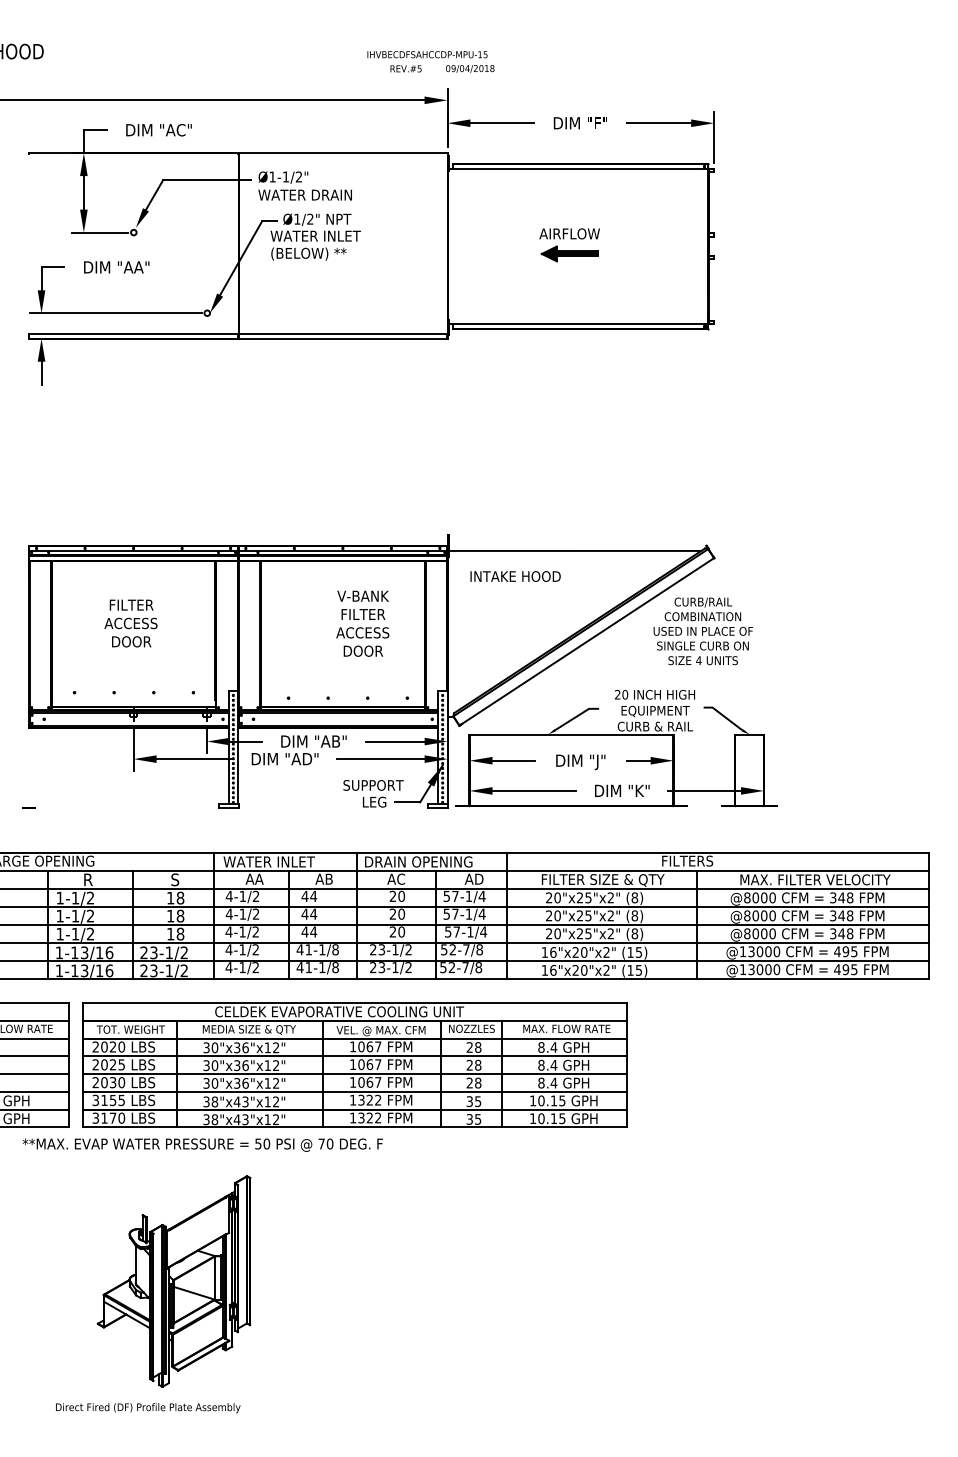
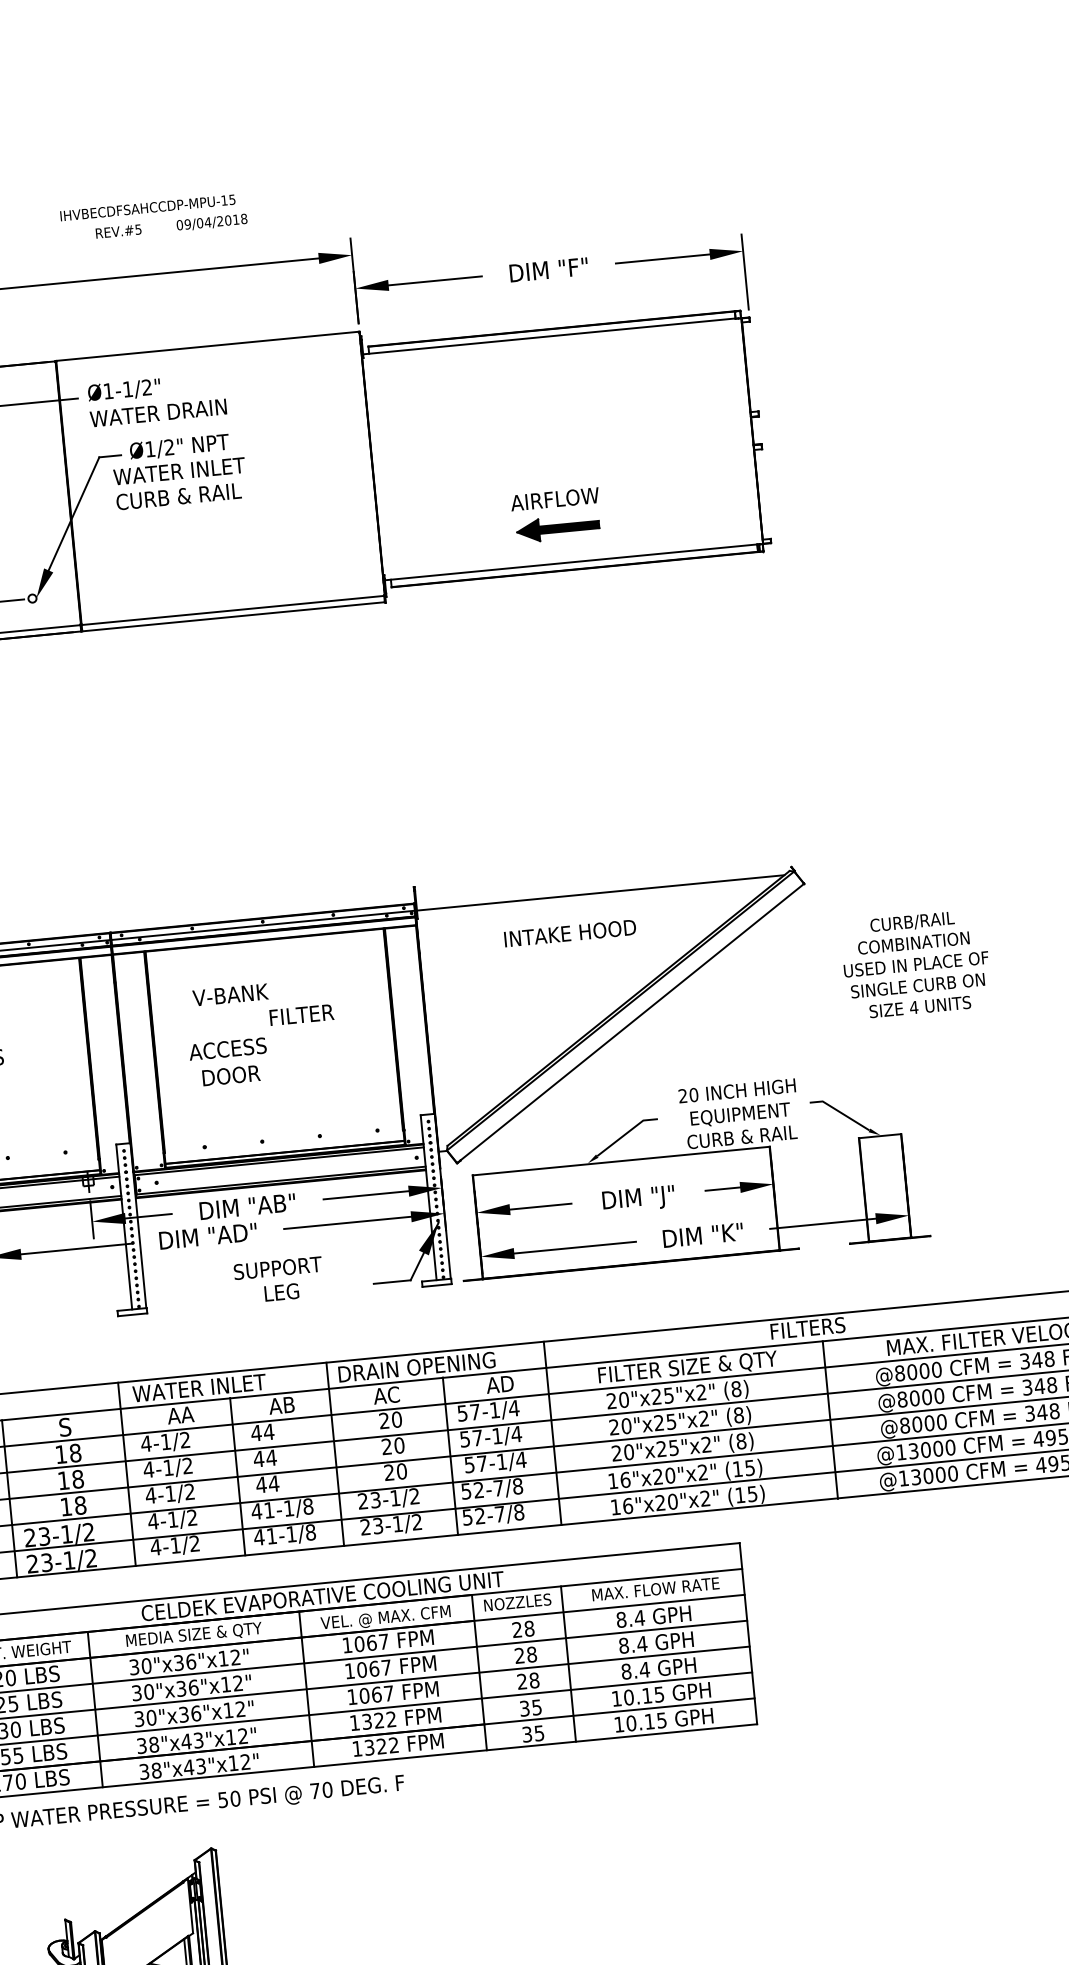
text: (430, 61) -> (153, 217), moved
part: (569, 245) -> (556, 516), moved
text: (313, 253) -> (178, 496), (BELOW) ** -> CURB & RAIL
text: (515, 576) -> (570, 933), moved
text: (362, 595) -> (229, 994), moved
text: (702, 631) -> (915, 964), moved
text: (362, 641) -> (228, 1061), moved
text: (373, 793) -> (279, 1279), moved

